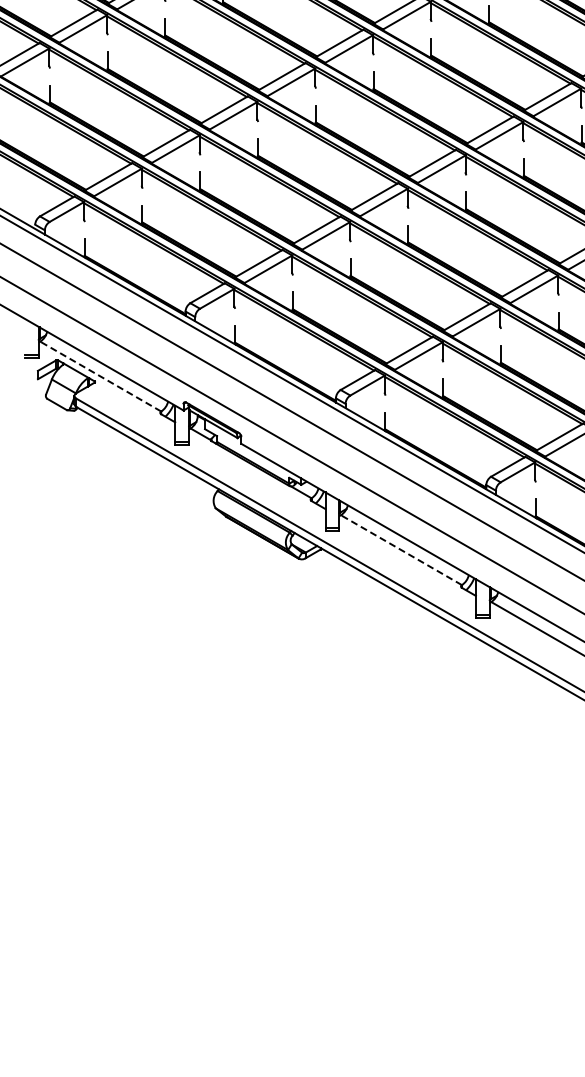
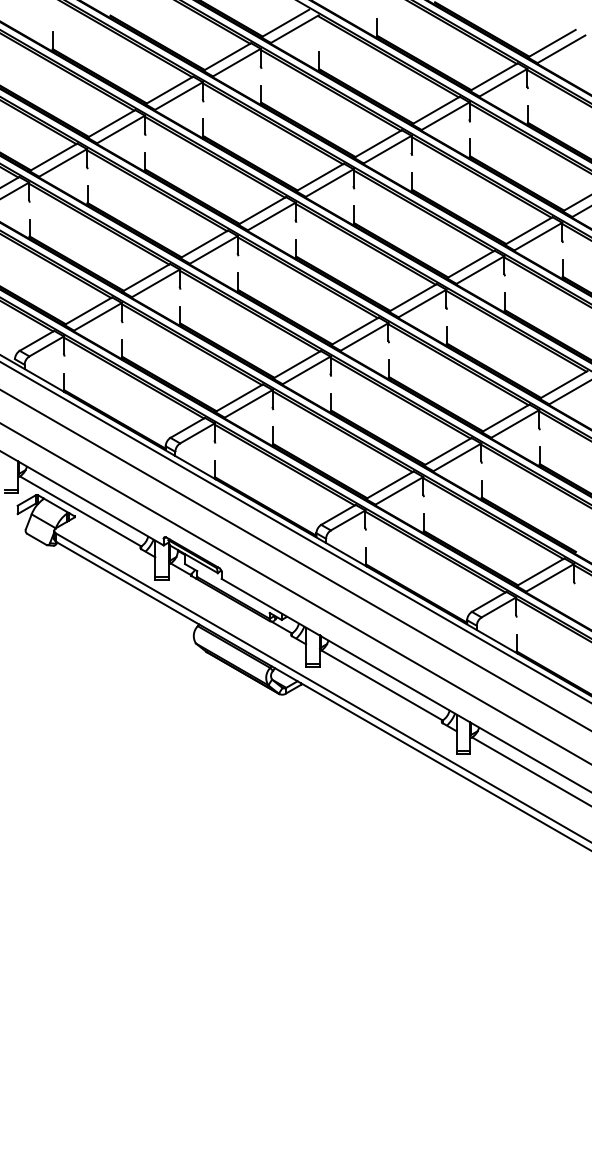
line: (100, 376) -> (80, 511), dashed -> solid
line: (400, 550) -> (381, 685), dashed -> solid

